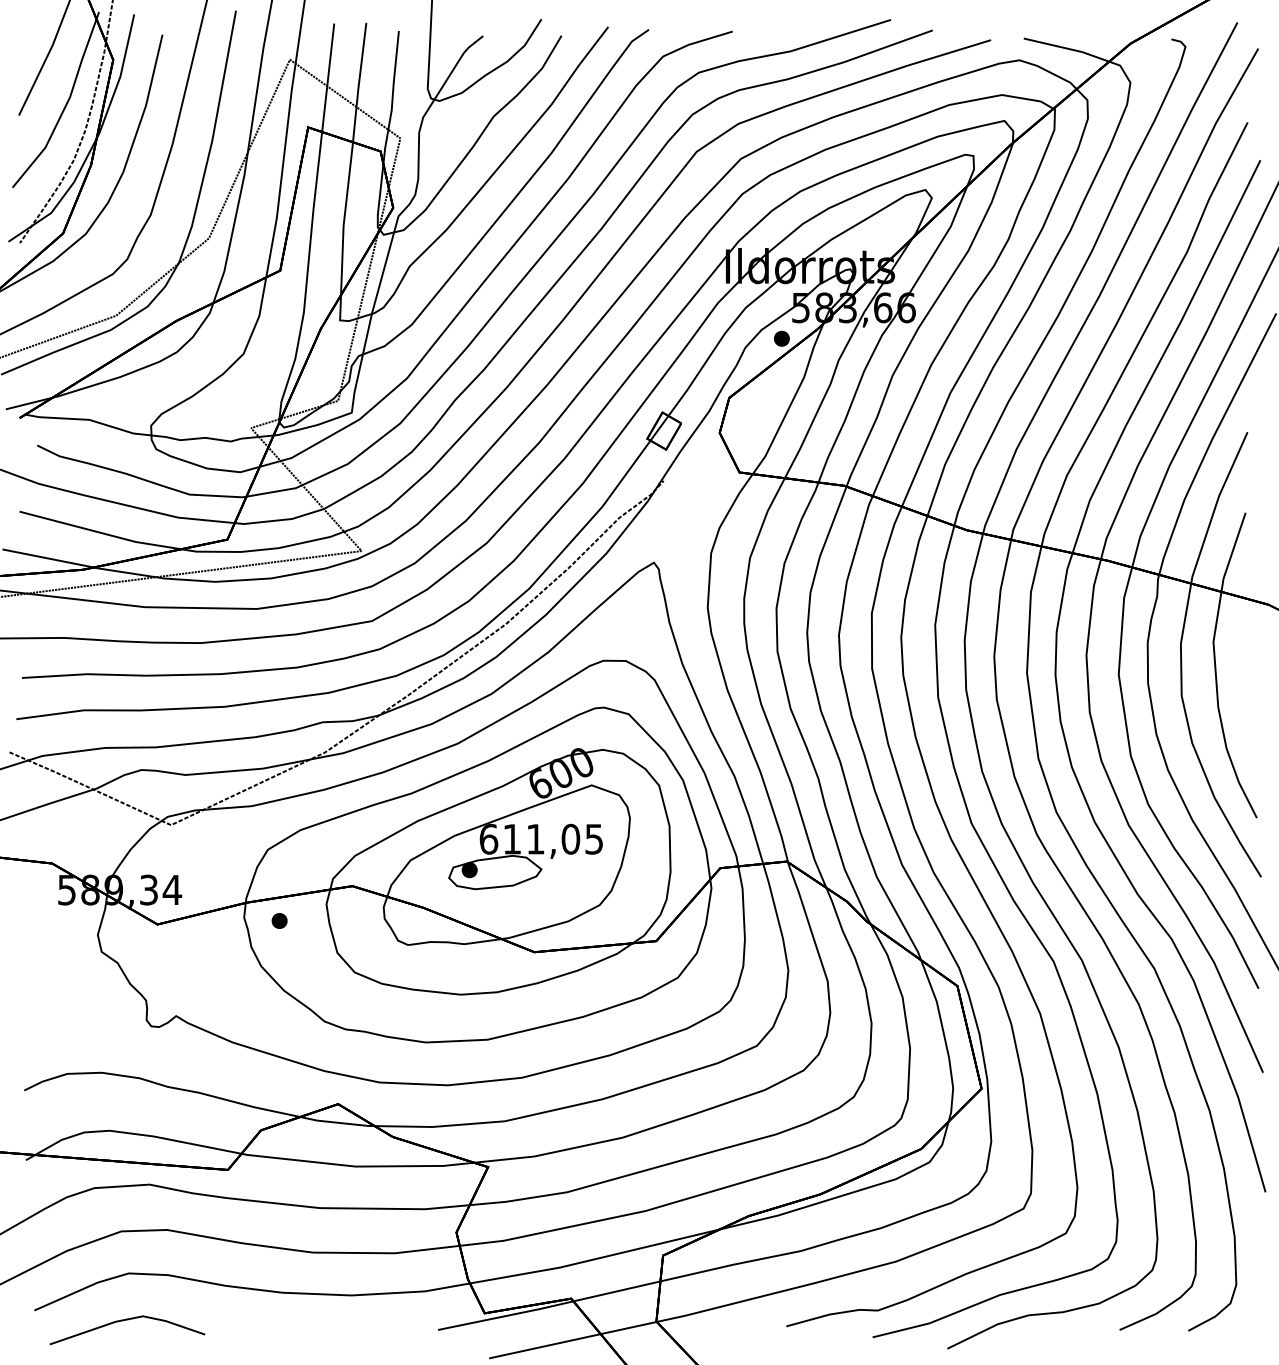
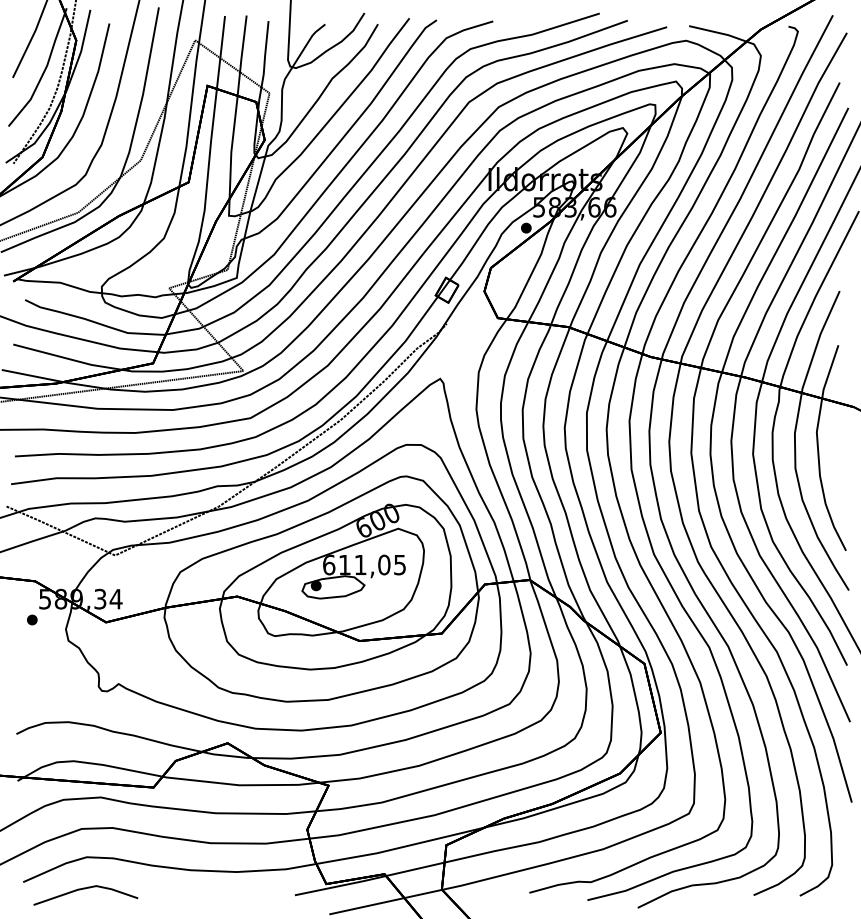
part: (279, 920) -> (32, 619), moved

